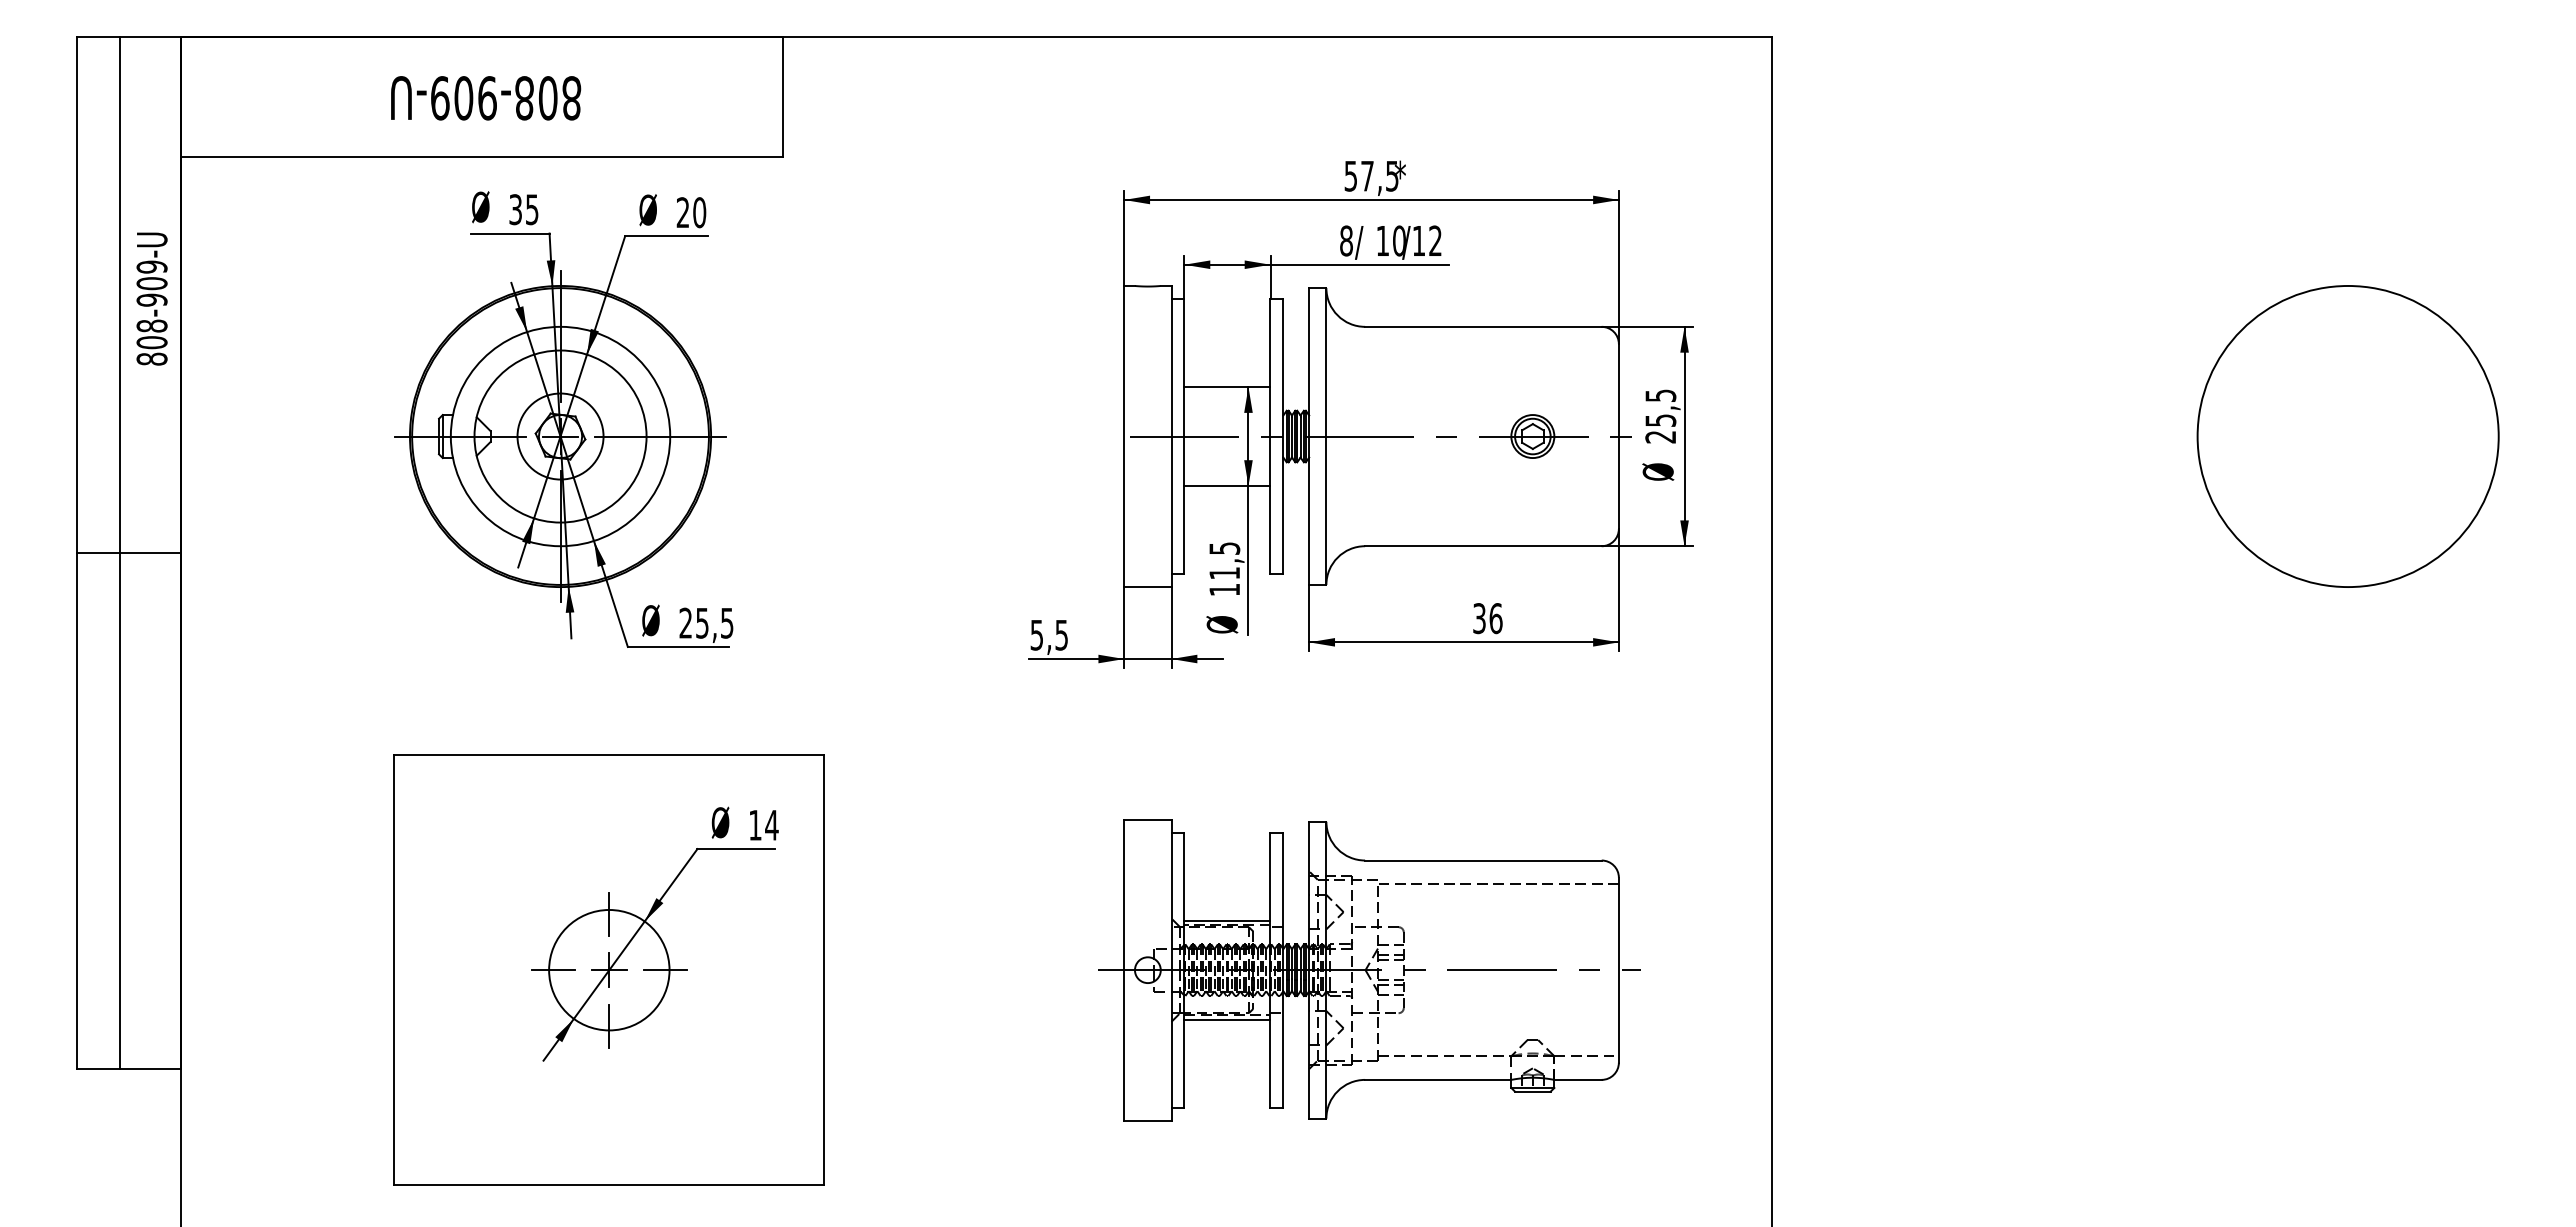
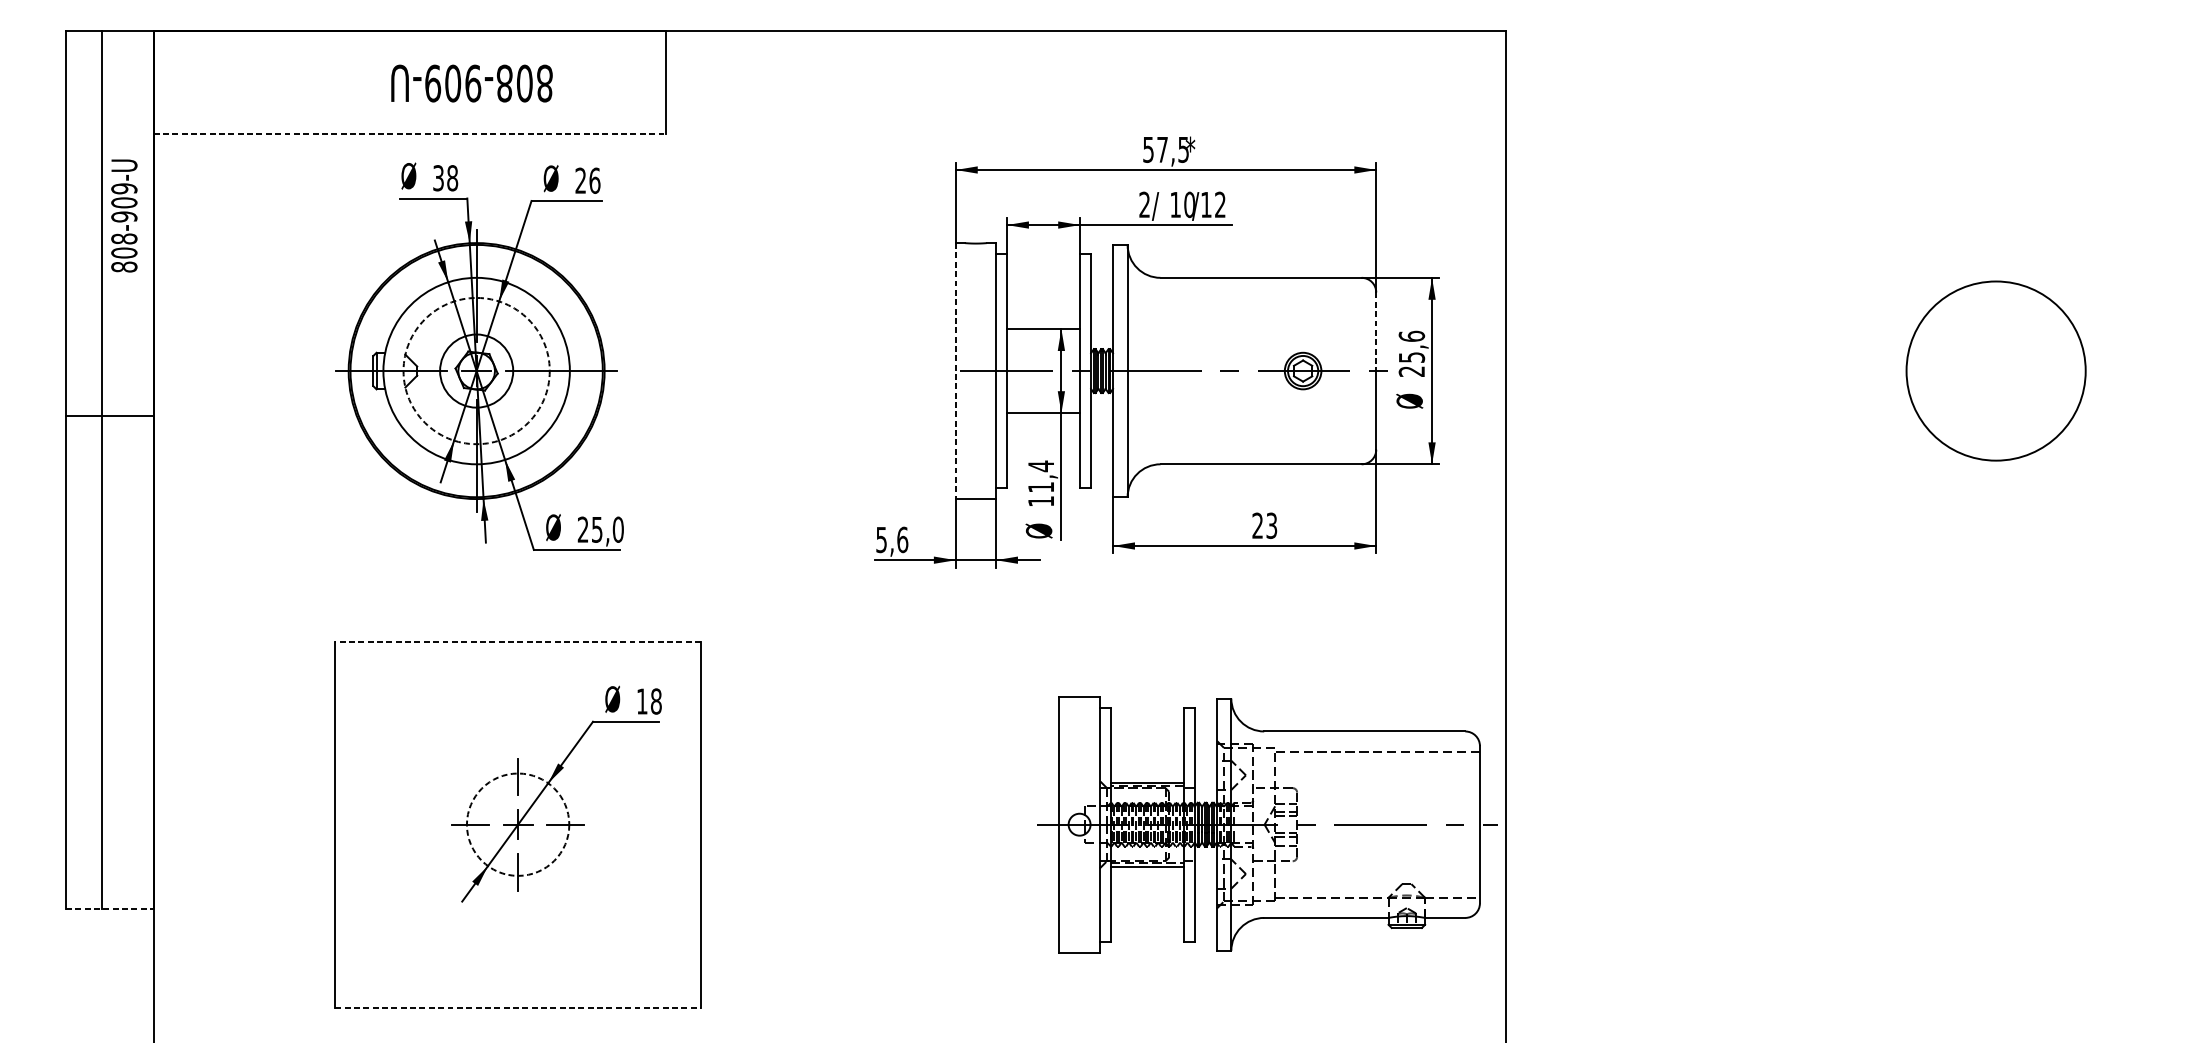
text: (486, 98) -> (472, 83), moved
line: (482, 157) -> (410, 133), solid -> dashed
text: (531, 209) -> (451, 178), 35 -> 38
text: (699, 212) -> (594, 180), 20 -> 26
text: (1346, 240) -> (1144, 204), 8/ -> 2/
text: (151, 298) -> (123, 215), moved
line: (1618, 390) -> (1375, 331), solid -> dashed
text: (1660, 395) -> (1411, 336), 25,5 -> 25,6
circle: (560, 436) -> (476, 371), solid -> dashed
line: (1124, 436) -> (956, 371), solid -> dashed
circle: (2347, 436) -> (1995, 371), size x0.7
text: (1224, 548) -> (1041, 466), 11,5 -> 11,4
line: (128, 552) -> (109, 416), moved
text: (1487, 618) -> (1264, 525), 36 -> 23
text: (726, 622) -> (617, 529), 25,5 -> 25,0
text: (1061, 634) -> (902, 539), 5,5 -> 5,6
line: (608, 755) -> (517, 642), solid -> dashed
text: (771, 824) -> (655, 700), 14 -> 18
circle: (609, 969) -> (518, 824), solid -> dashed
part: (1369, 970) -> (1267, 824), moved
line: (128, 1068) -> (109, 908), solid -> dashed
line: (609, 1185) -> (518, 1007), solid -> dashed

